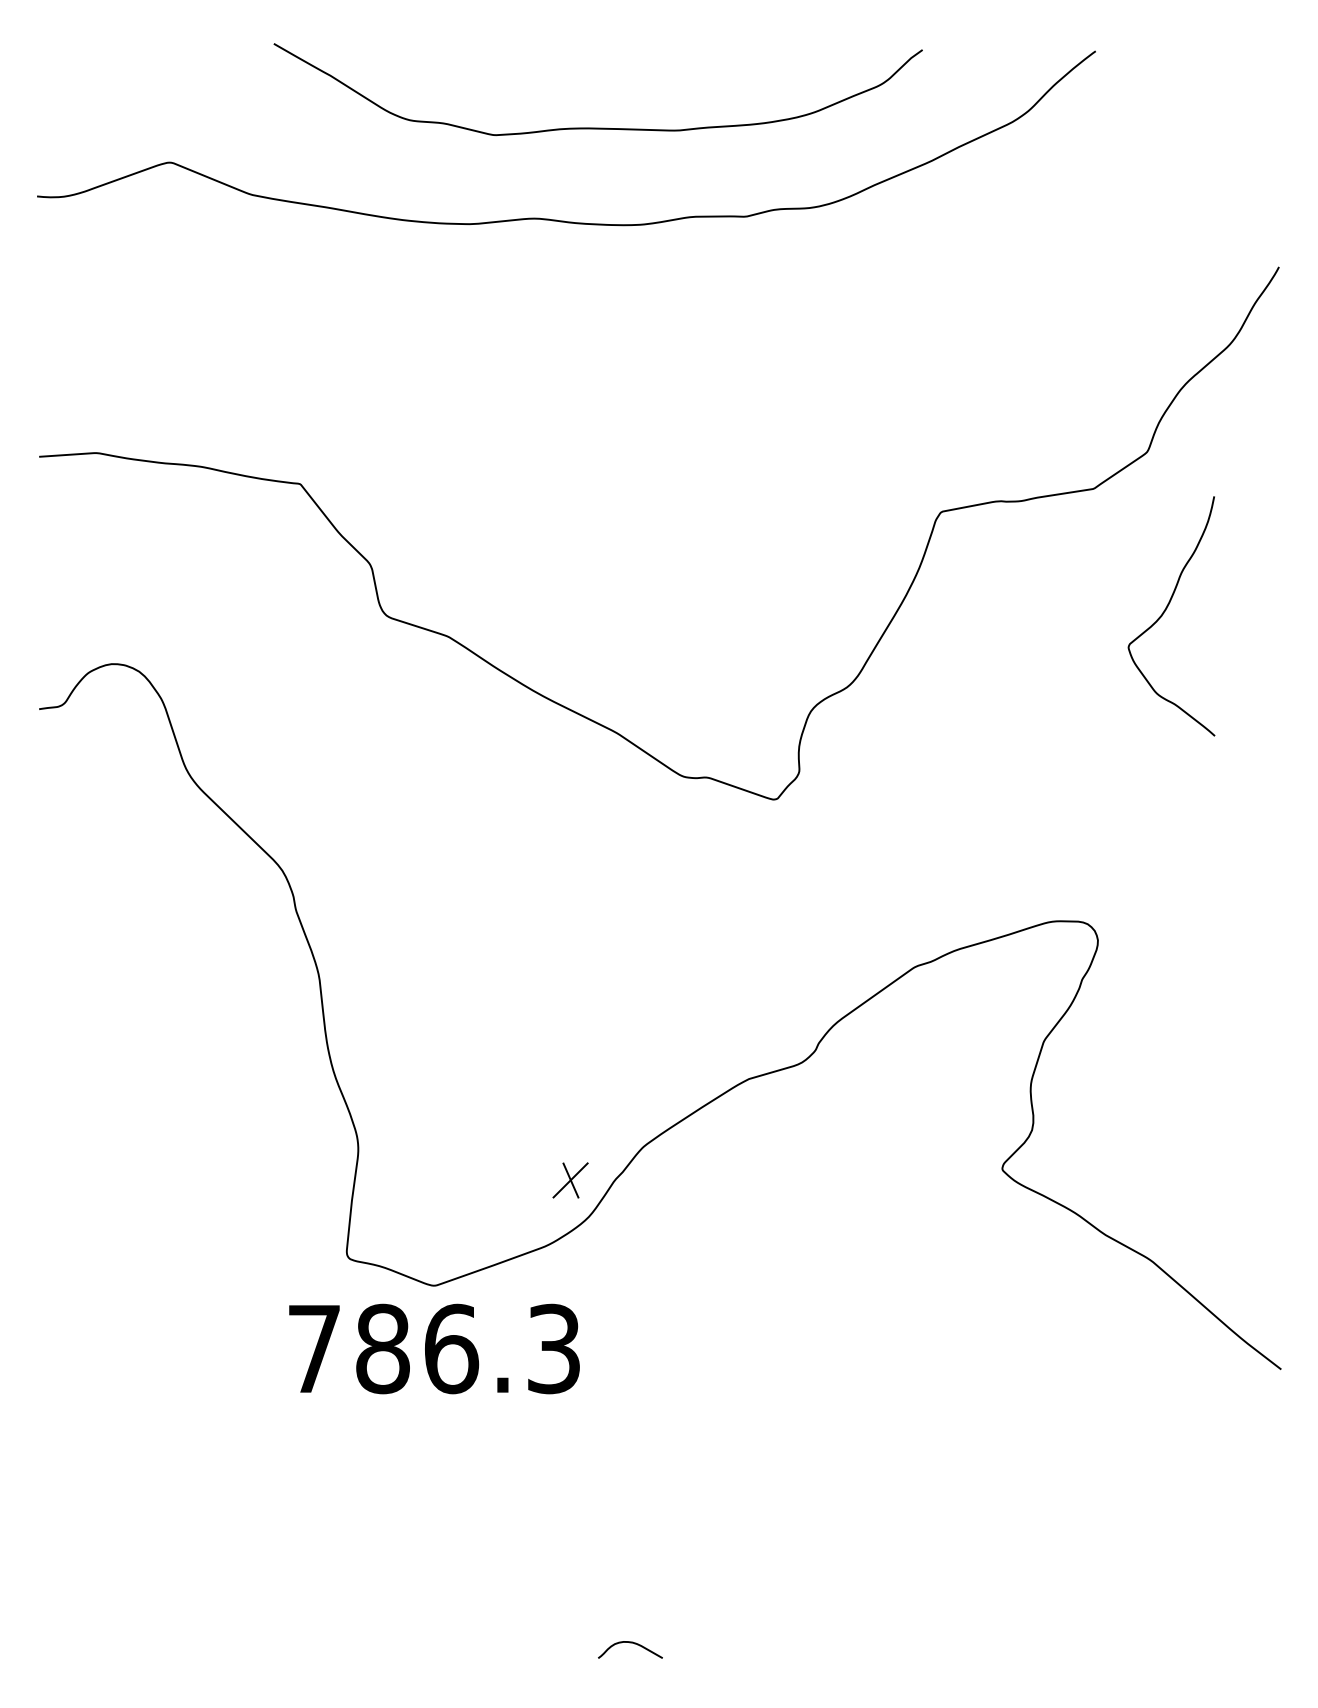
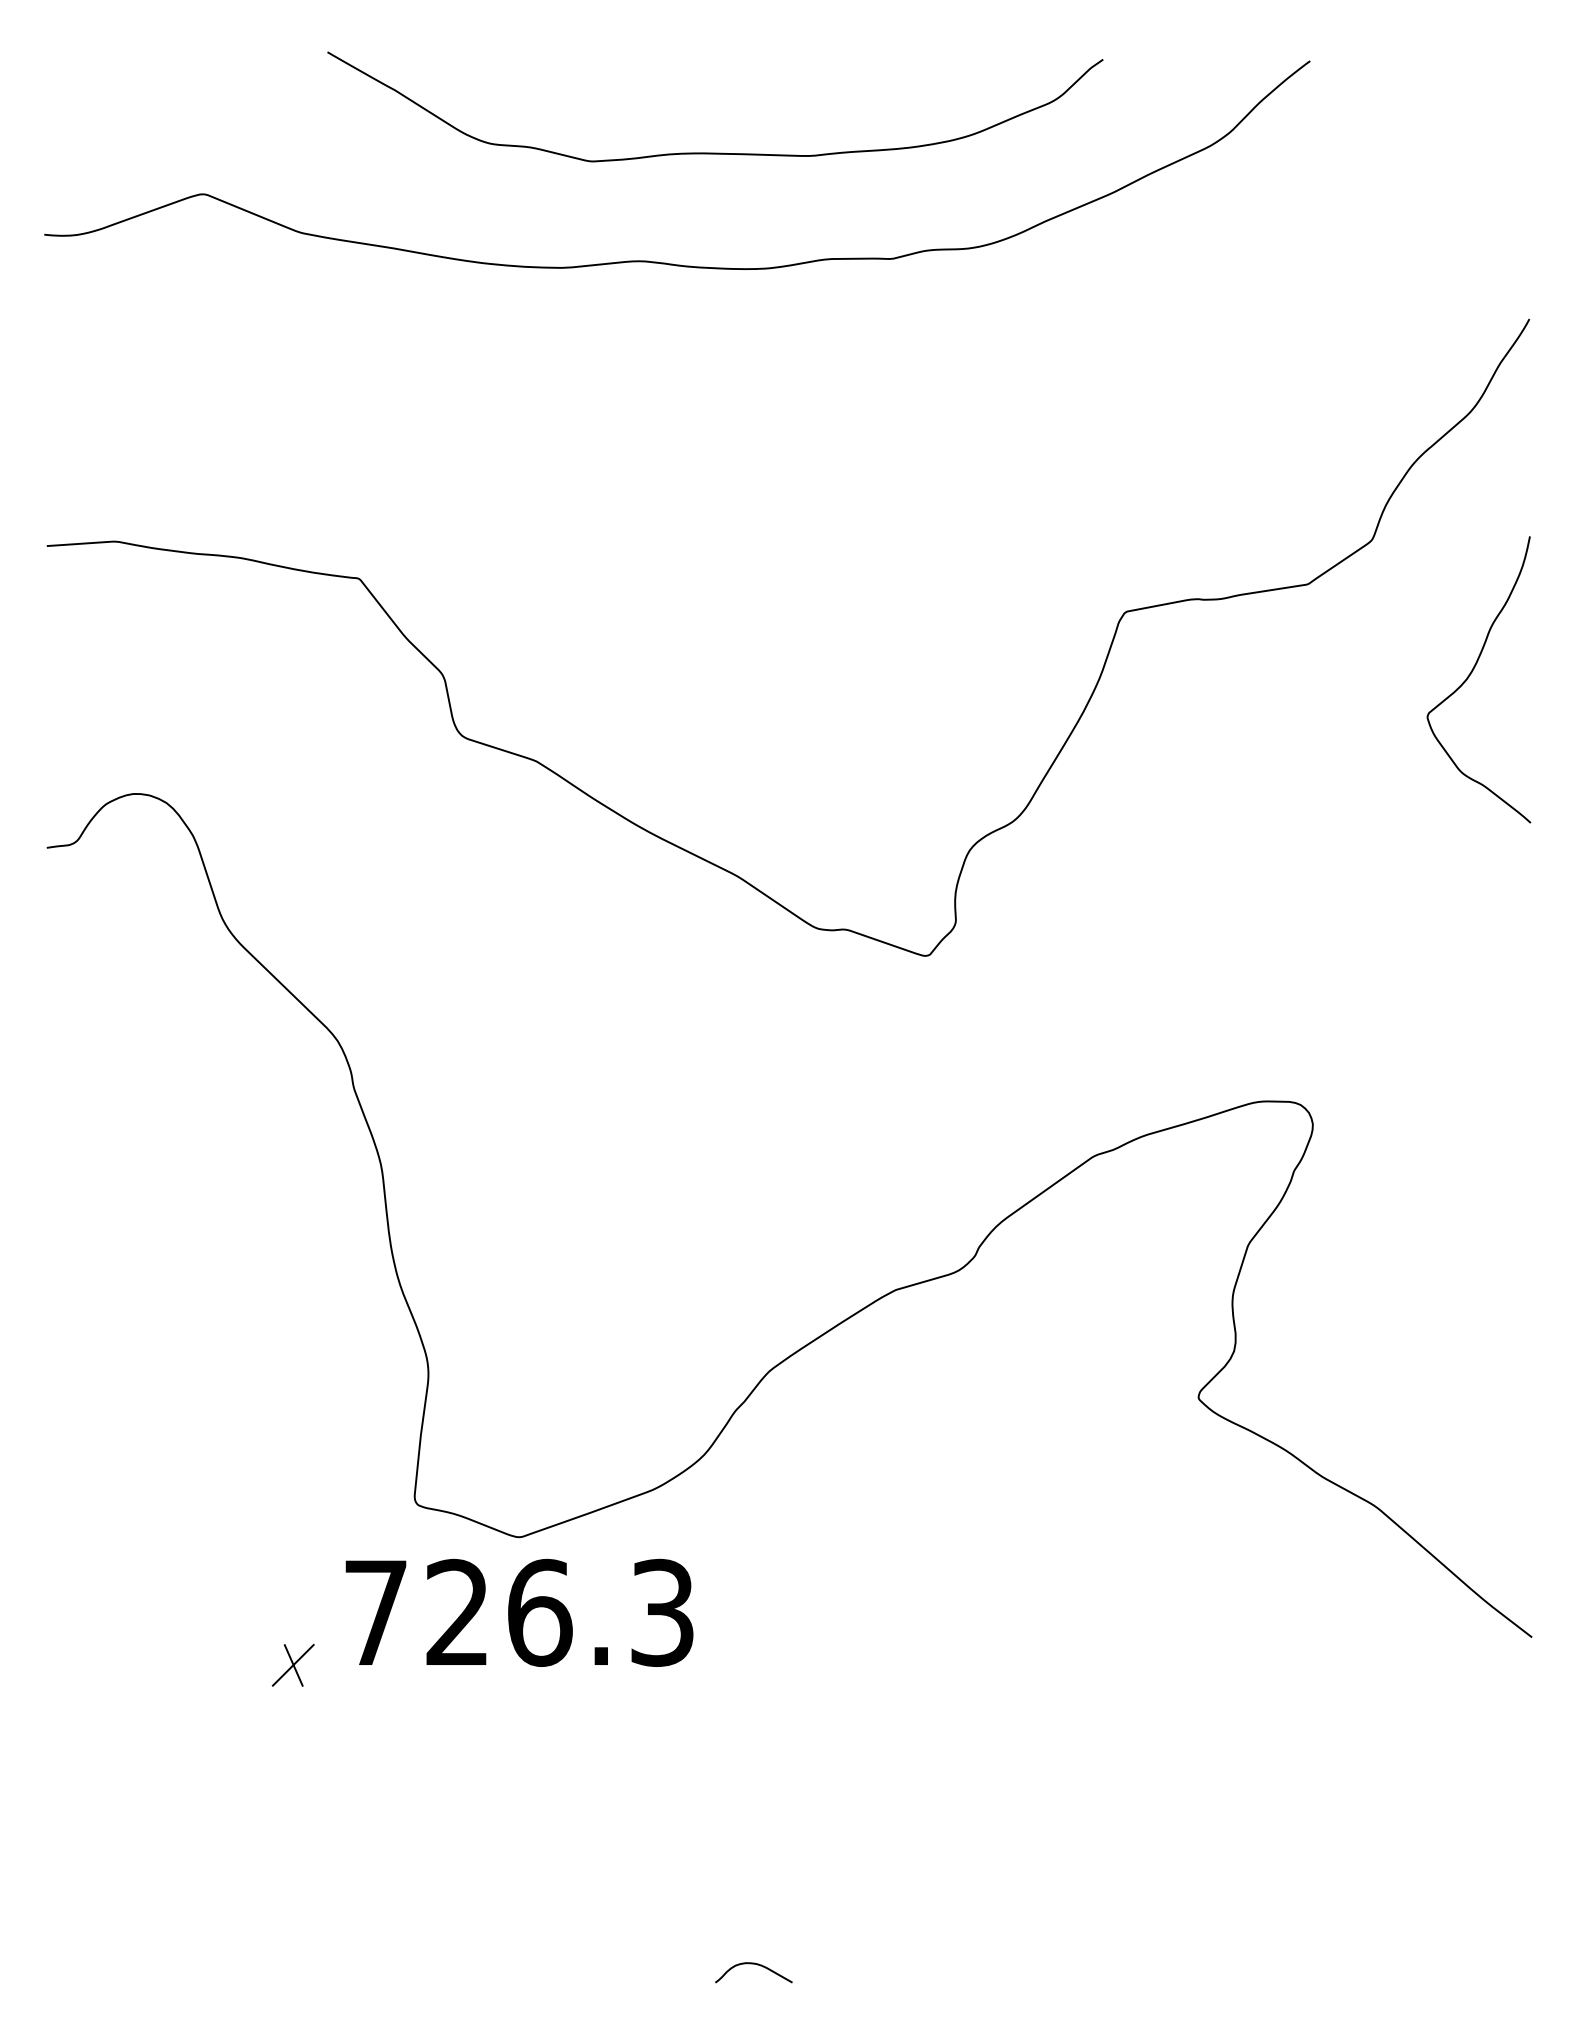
curve: (1165, 611) -> (1471, 674), moved
part: (569, 1179) -> (292, 1664), moved
text: (383, 1348) -> (458, 1612), 786.3 -> 726.3

